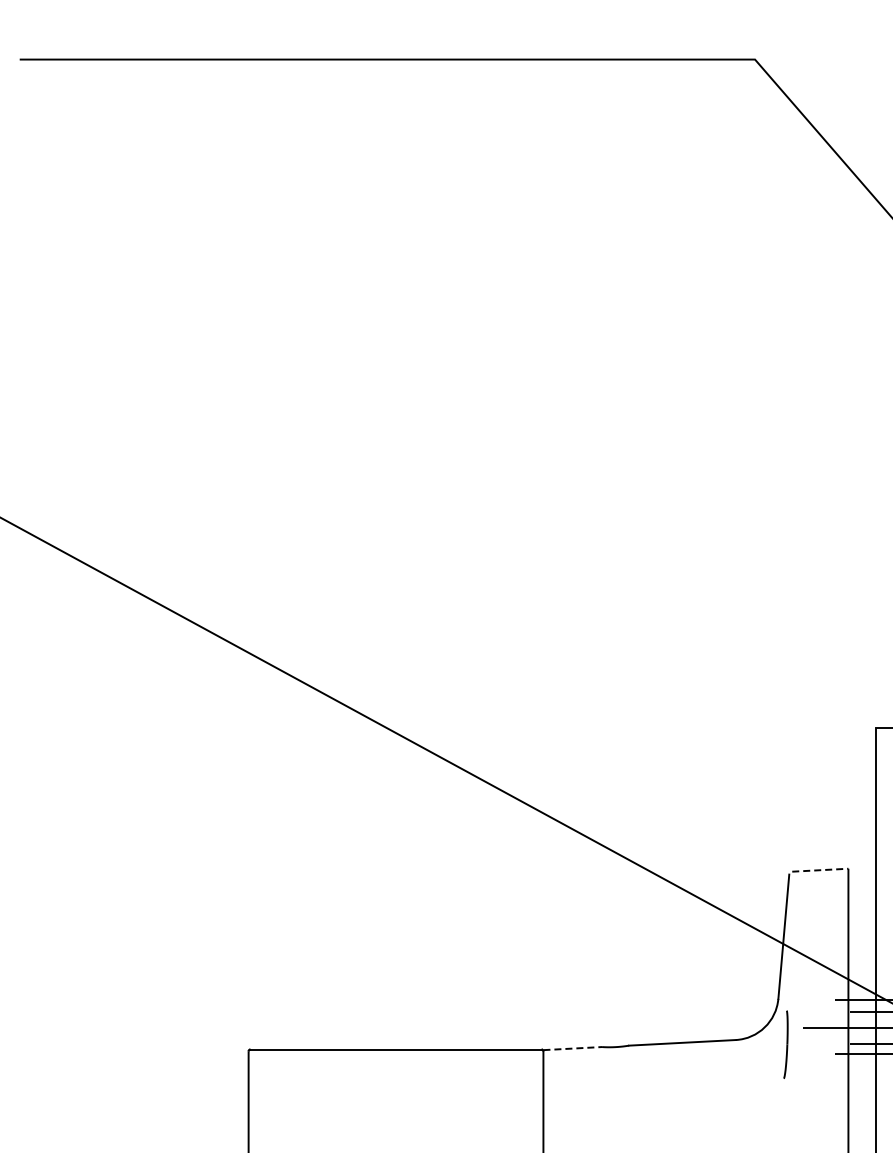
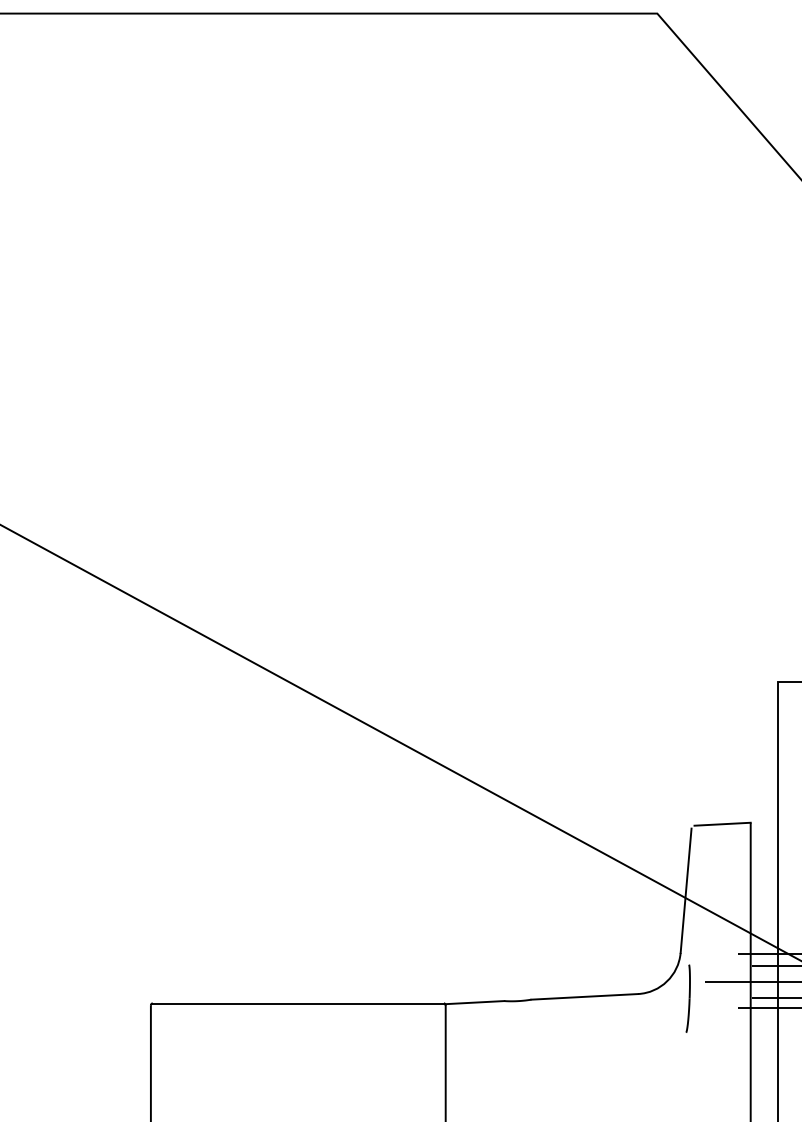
line: (820, 870) -> (722, 824), dashed -> solid
line: (573, 1048) -> (475, 1002), dashed -> solid

